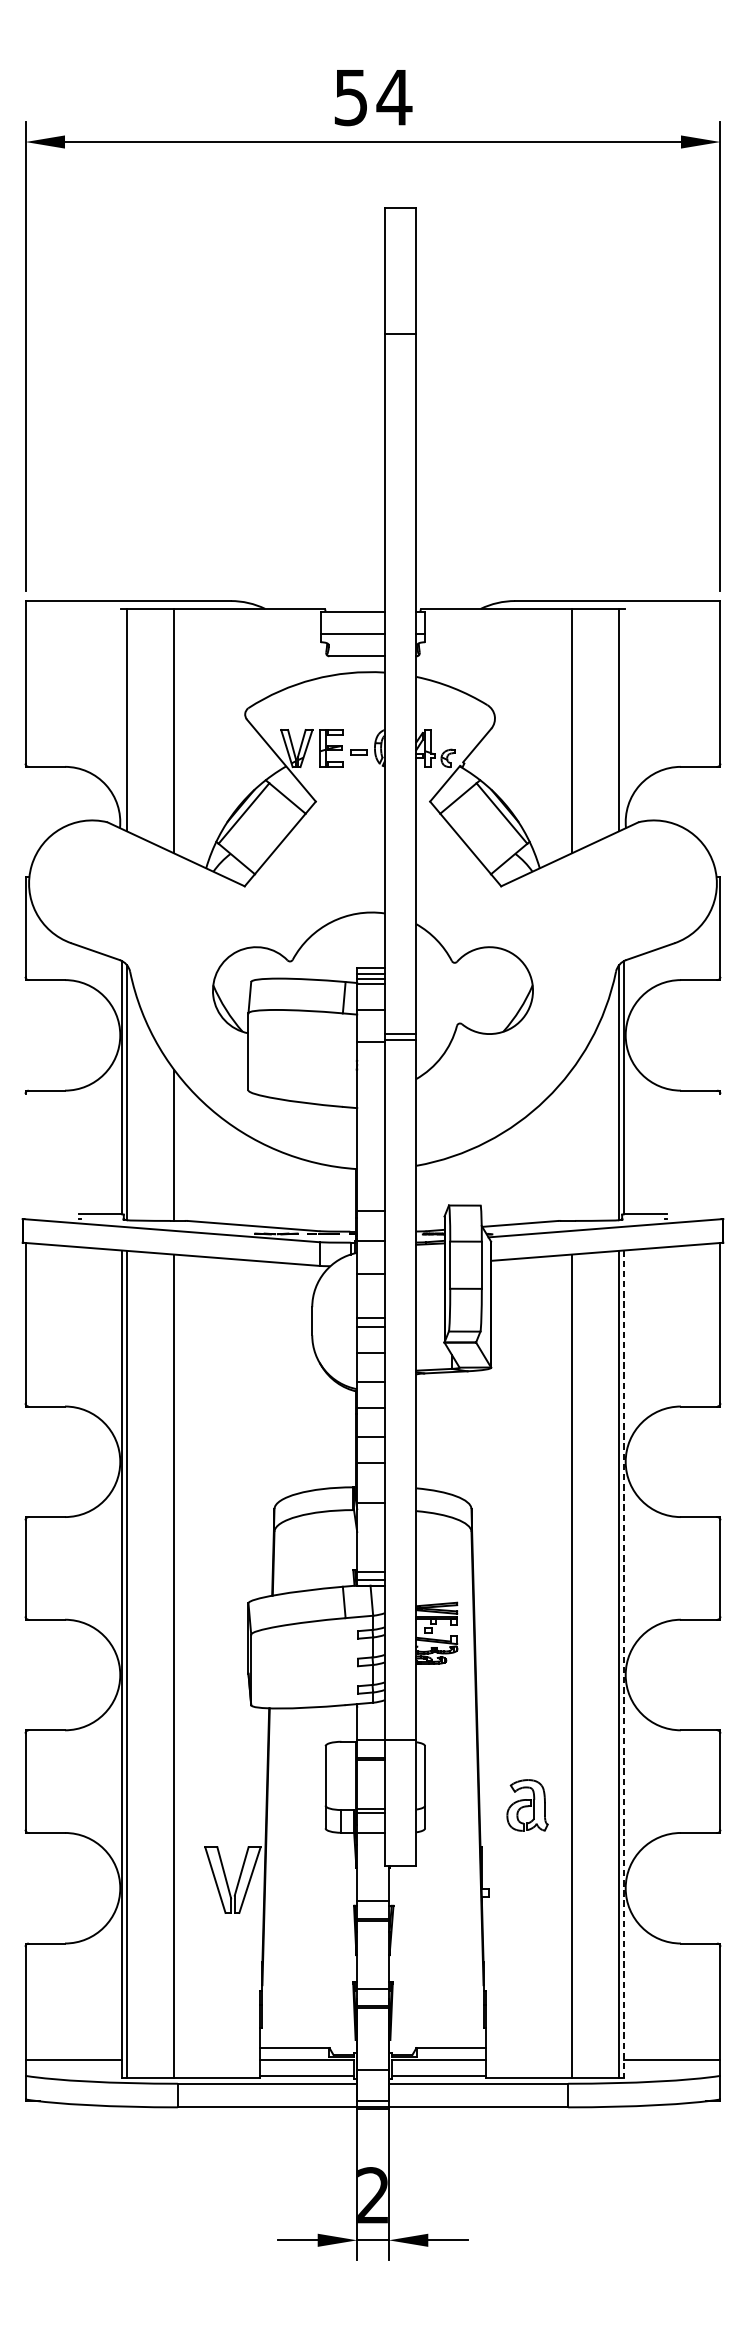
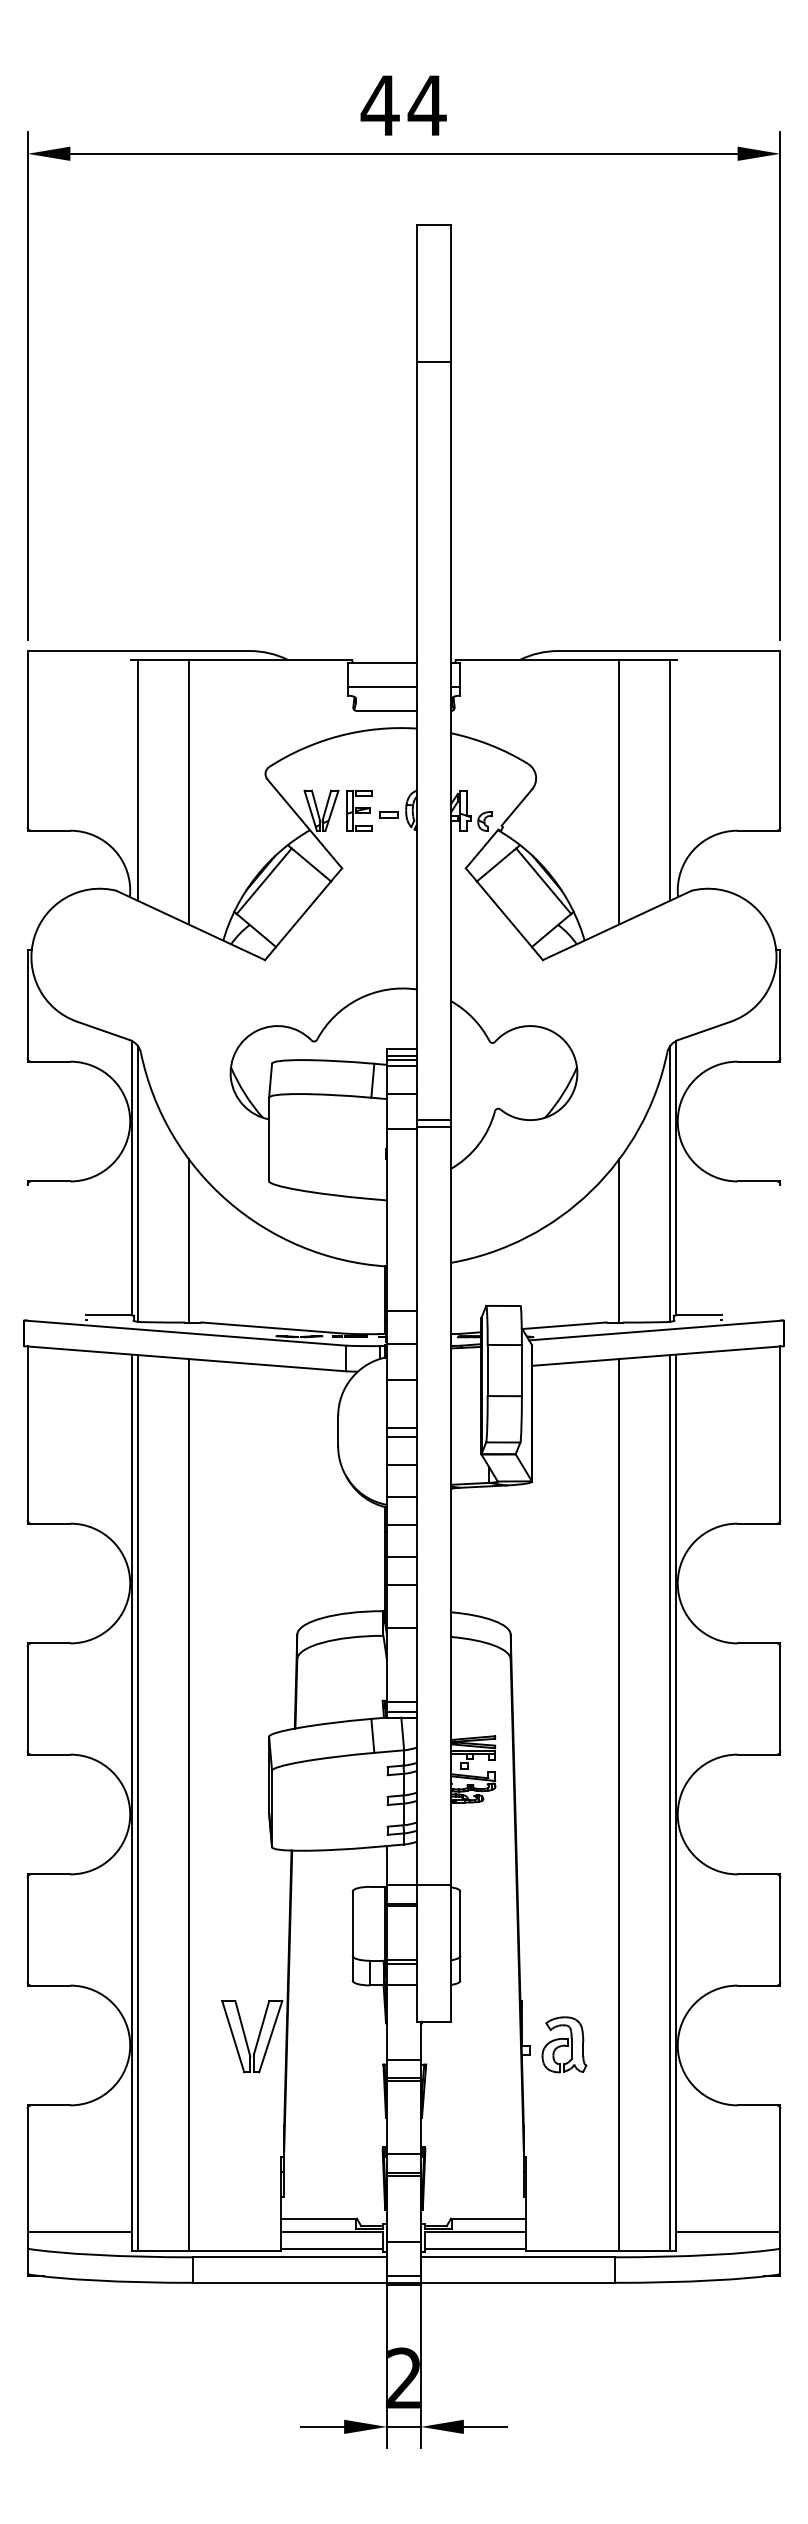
text: (350, 97) -> (379, 105), 54 -> 44
line: (571, 1145) -> (619, 1240), added
line: (623, 1664) -> (675, 1803), dashed -> solid
part: (527, 1805) -> (564, 2044), moved

